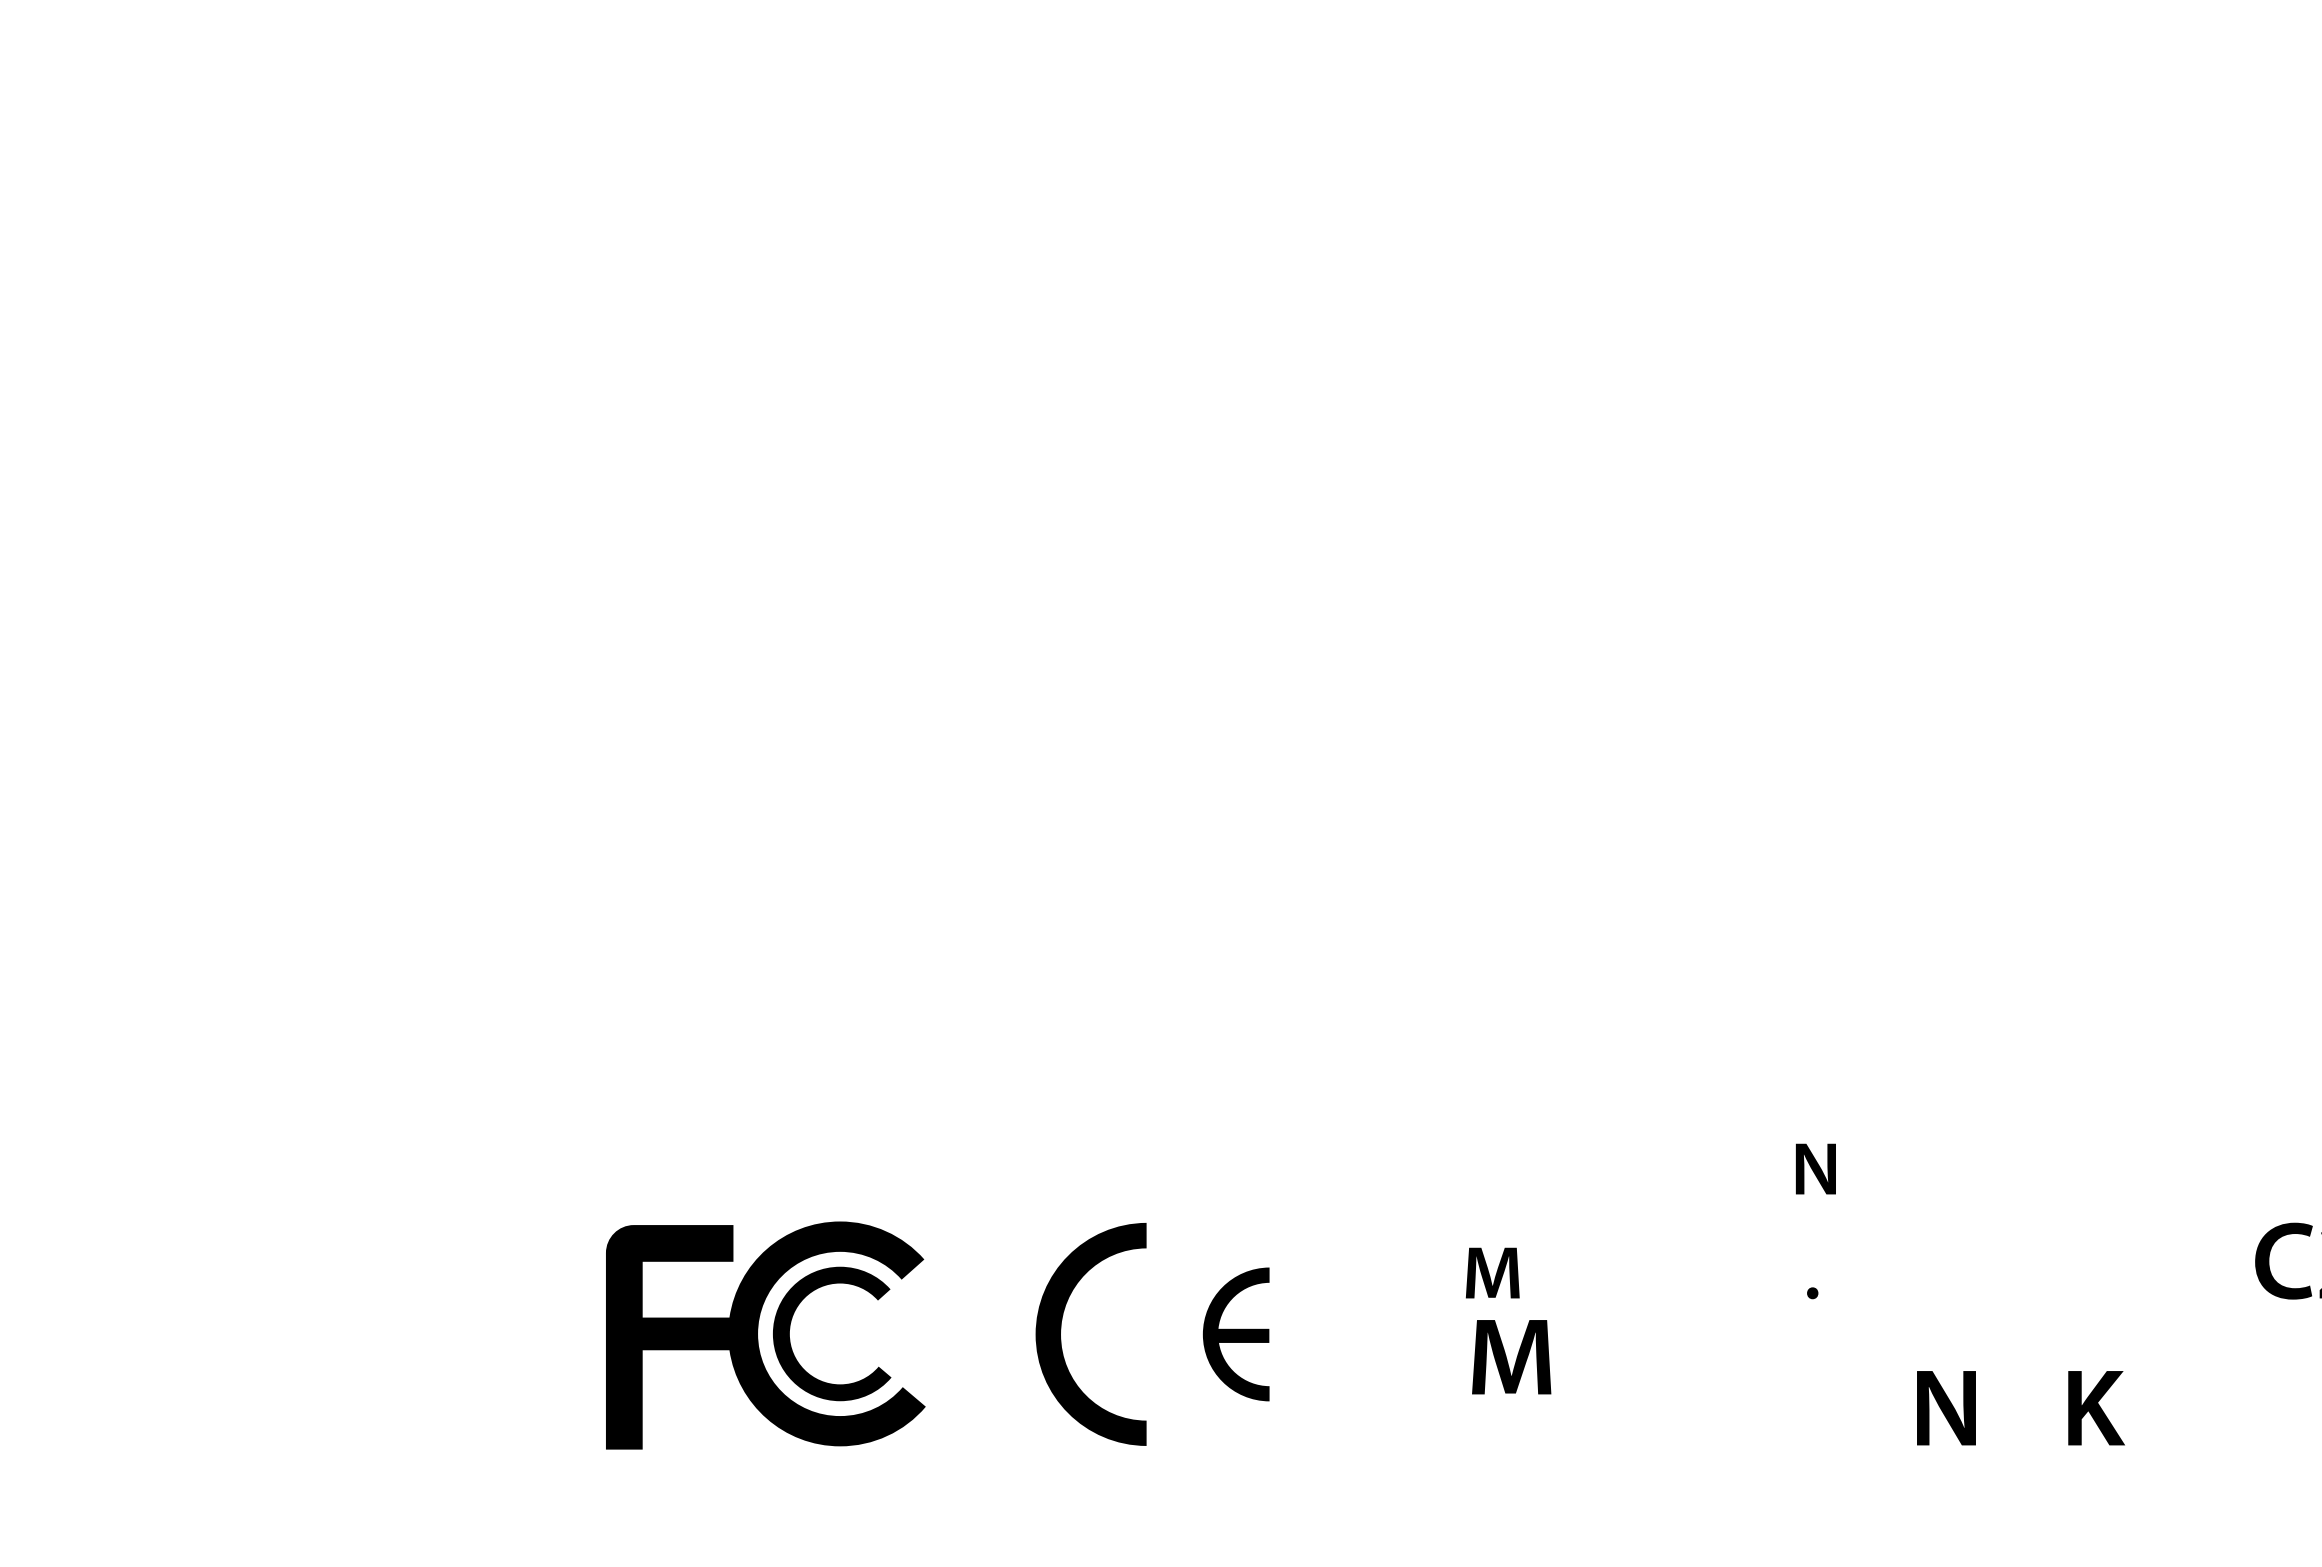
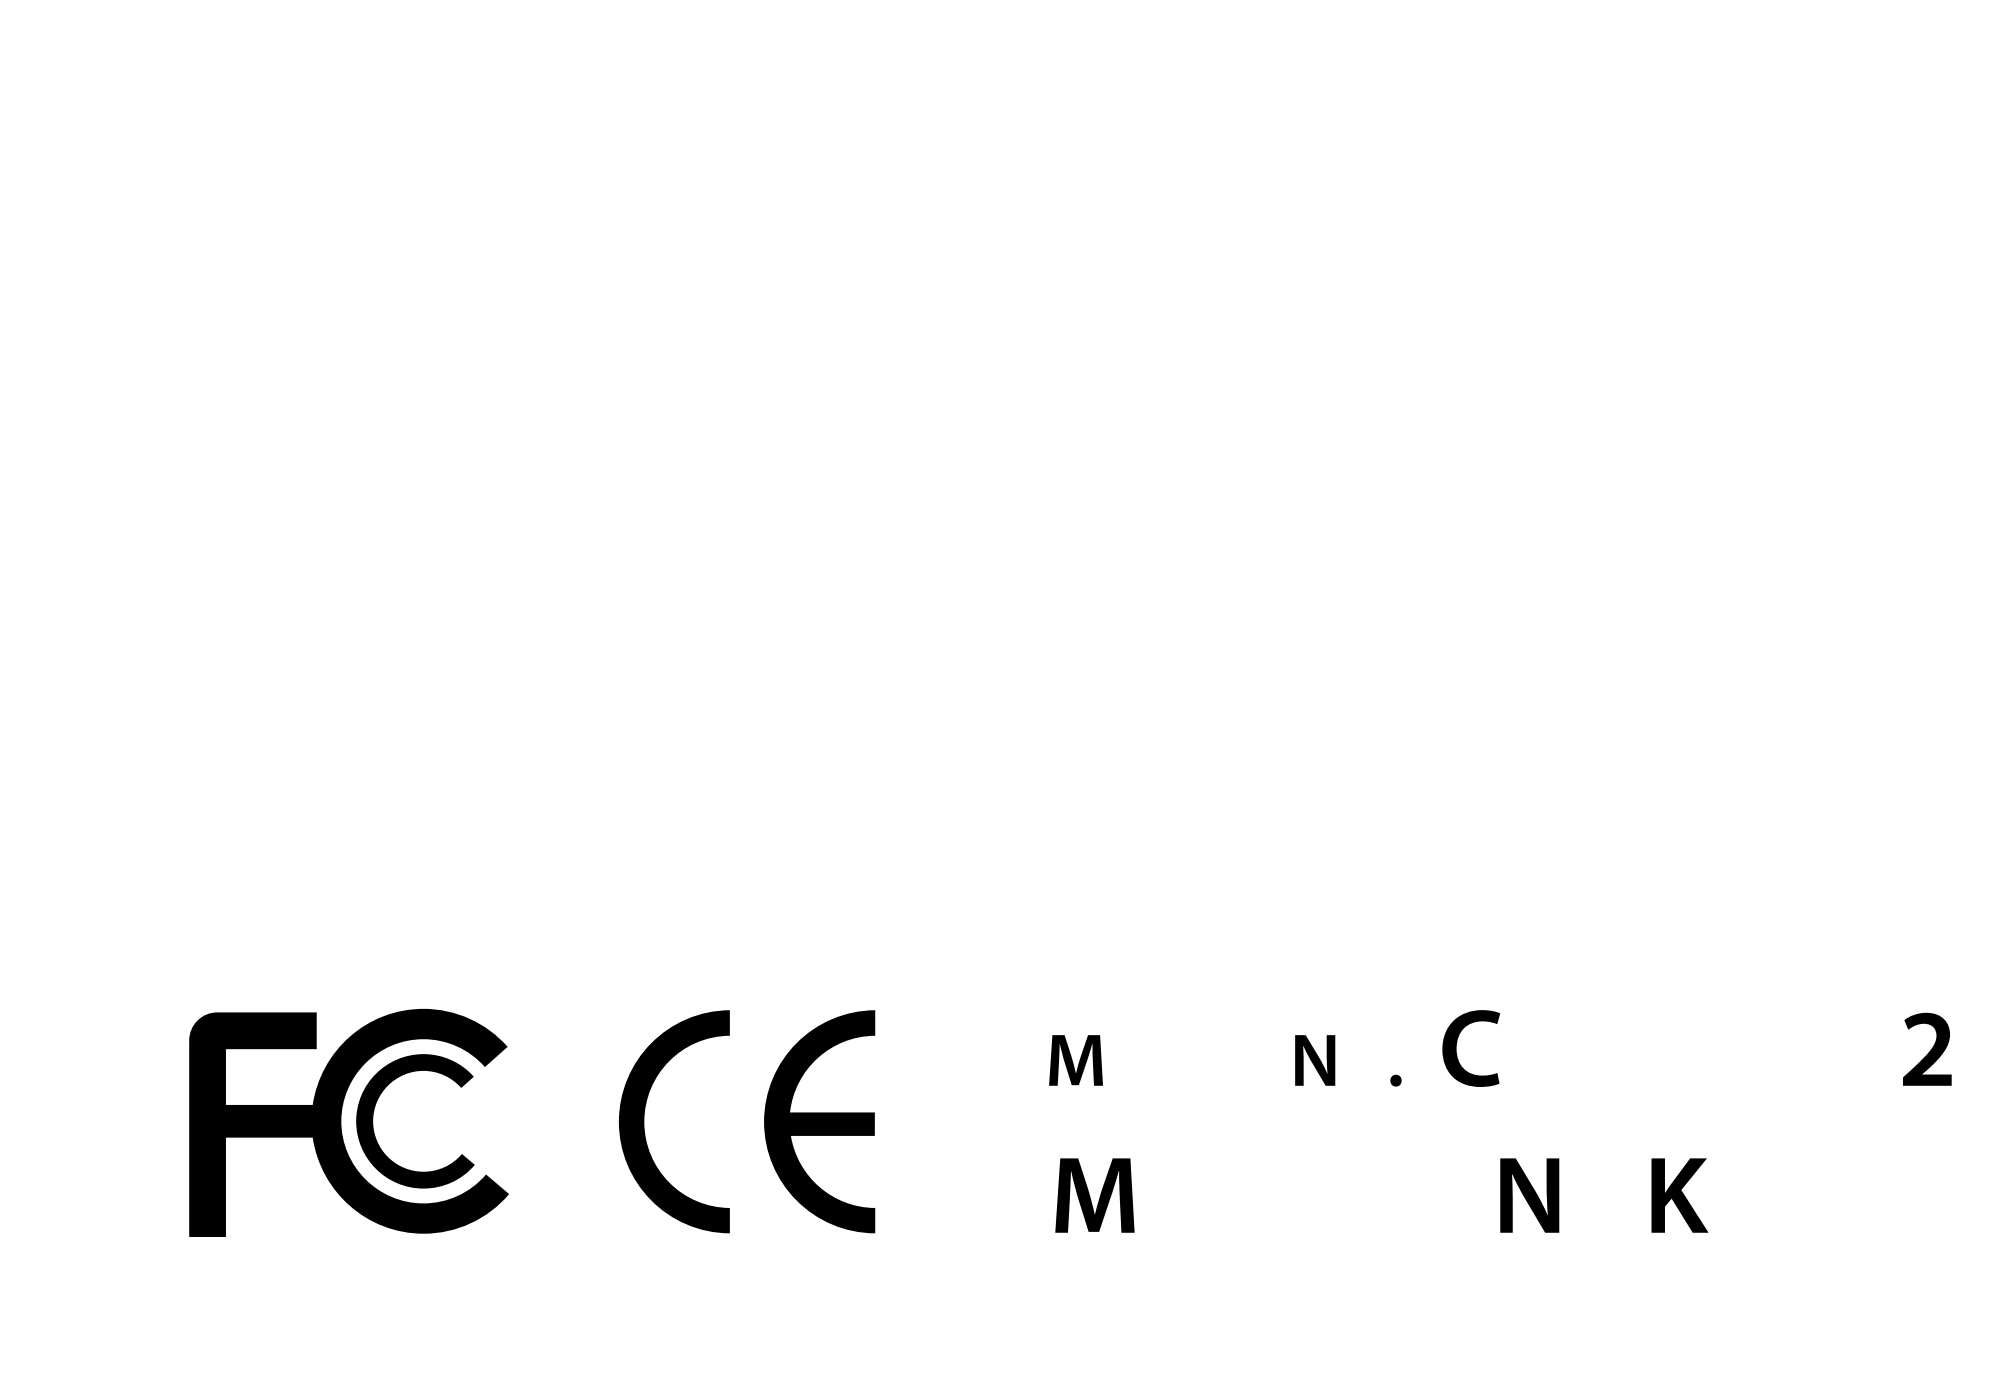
part: (1815, 1168) -> (1314, 1059), moved
part: (2269, 1260) -> (1456, 1047), moved
part: (1235, 1334) -> (818, 1121), size x1.67
part: (1511, 1357) -> (1094, 1195), moved

